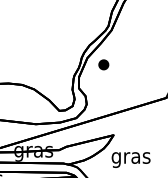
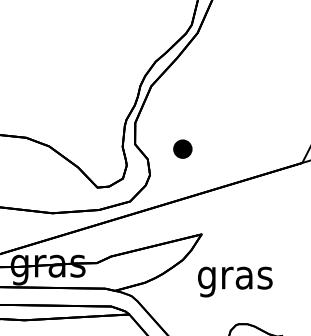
part: (103, 64) -> (182, 148), moved

